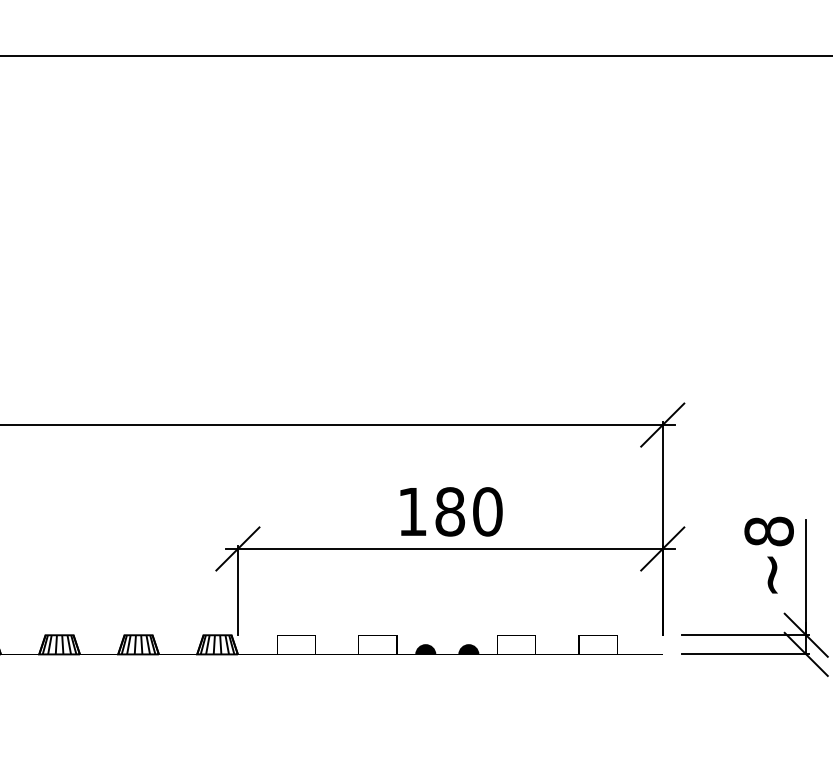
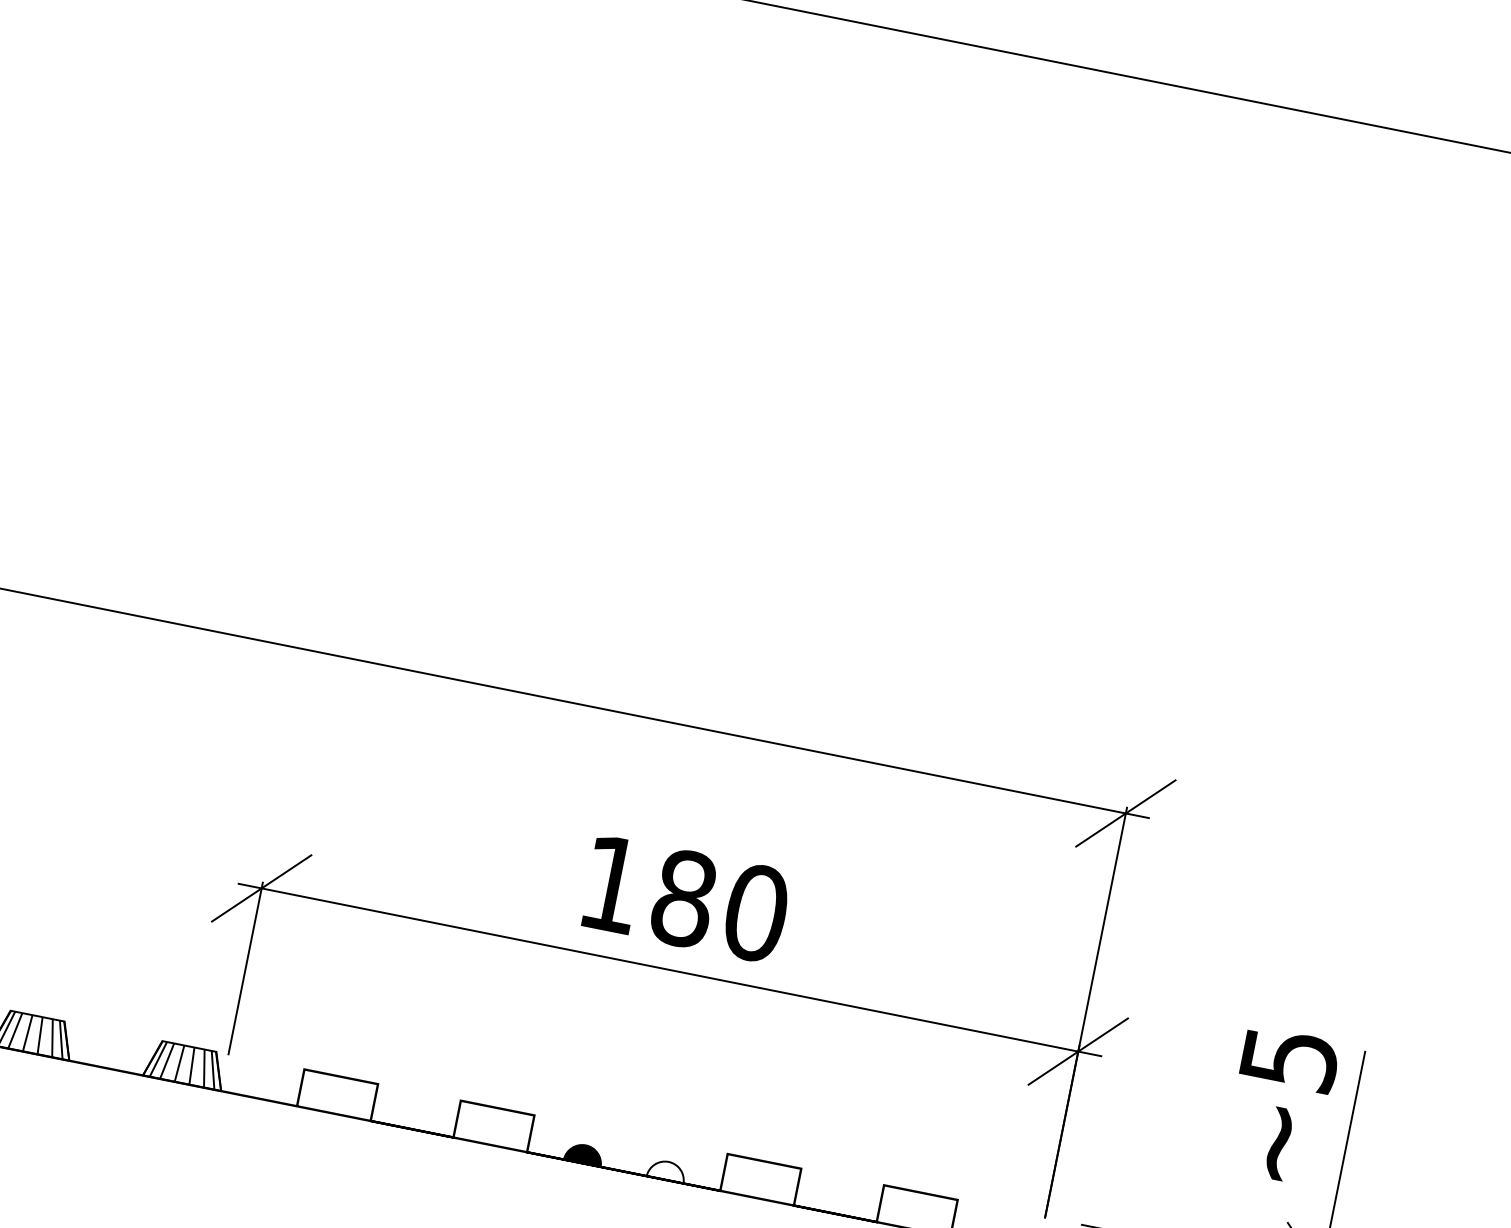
text: (768, 531) -> (1288, 1058), ~8 -> ~5
fill: (468, 649) -> (666, 1170), removed

